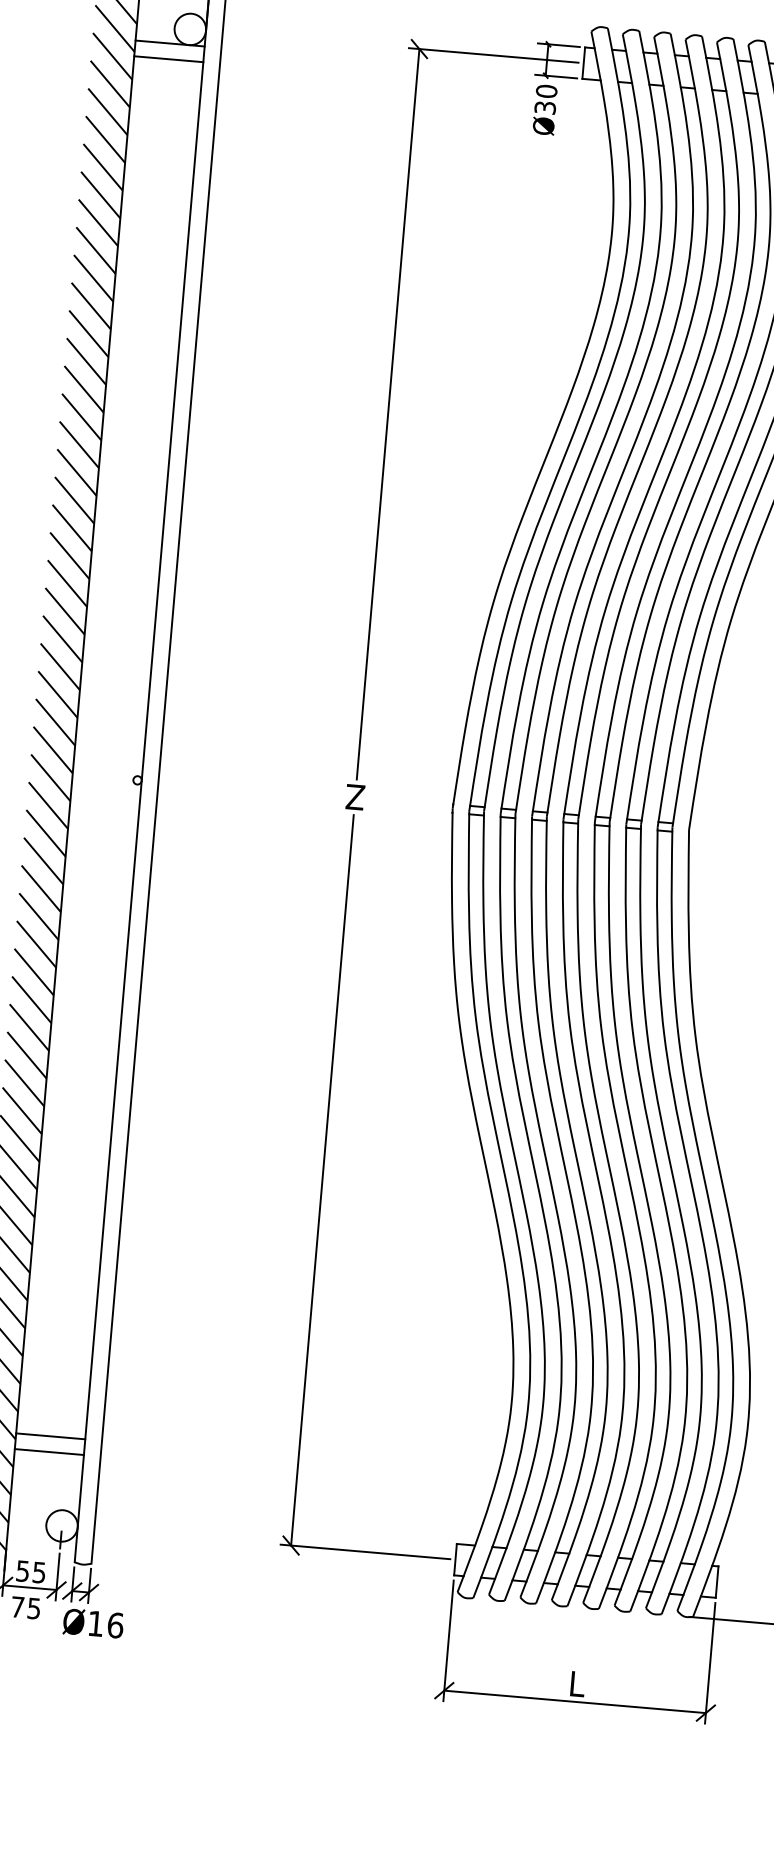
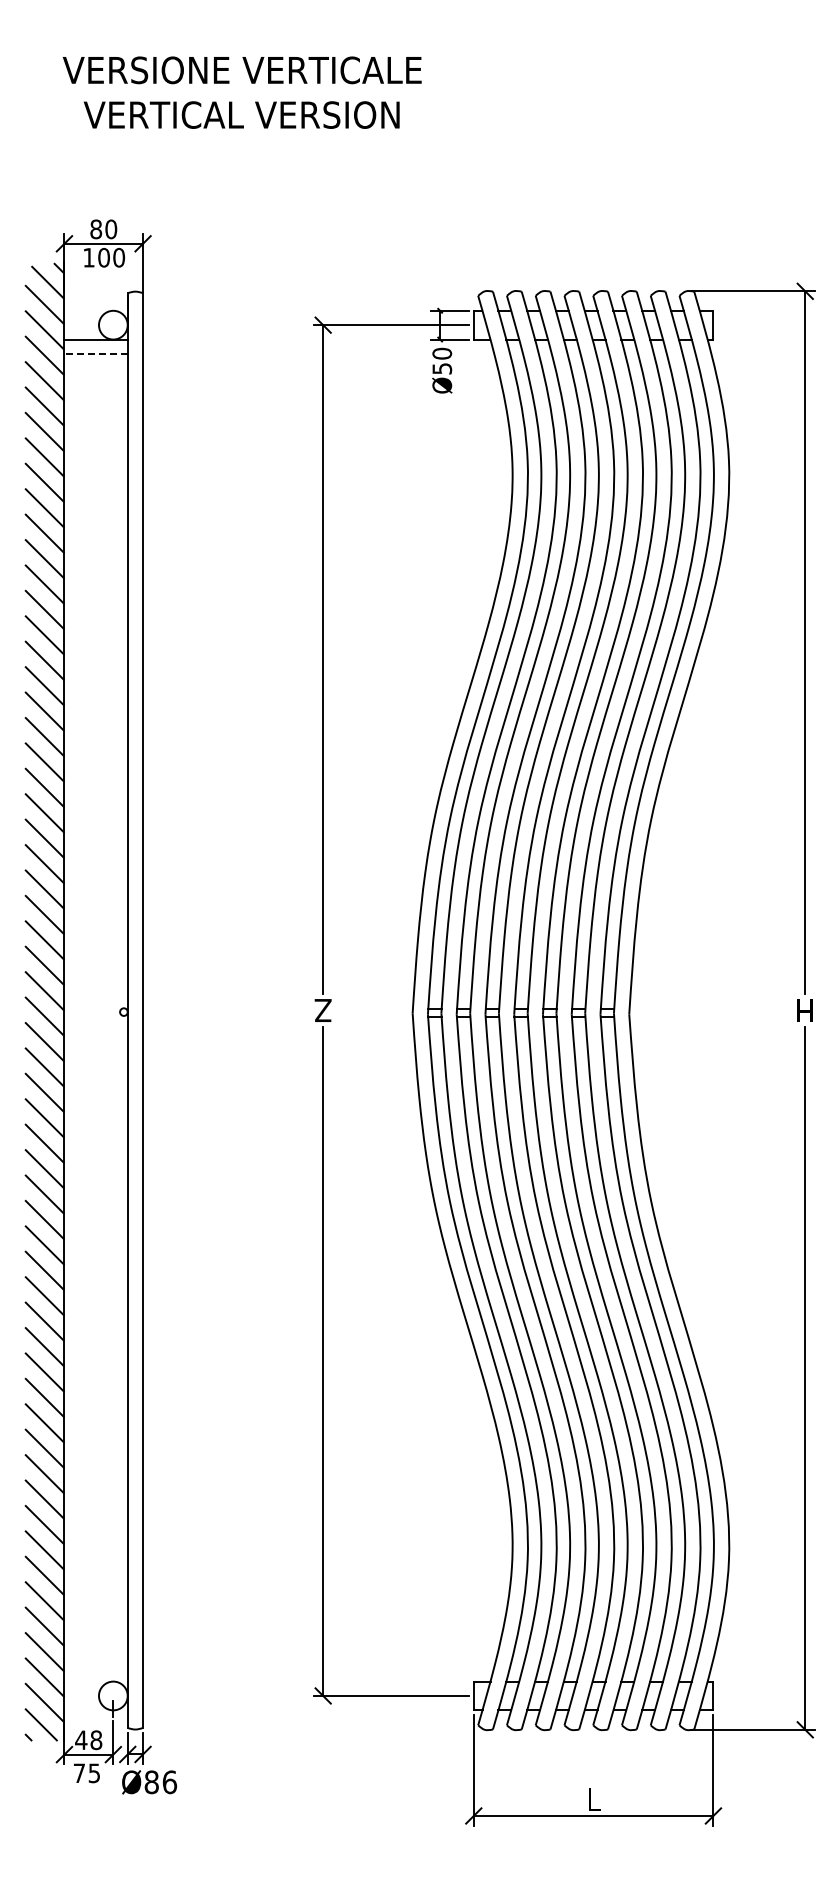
line: (169, 58) -> (96, 353), solid -> dashed
text: (544, 107) -> (441, 368), Ø30 -> Ø50
line: (50, 1436) -> (95, 1615), removed
line: (48, 1451) -> (95, 1629), removed
text: (30, 1572) -> (88, 1740), 55 -> 48
text: (95, 1623) -> (151, 1782), Ø16 -> Ø86

